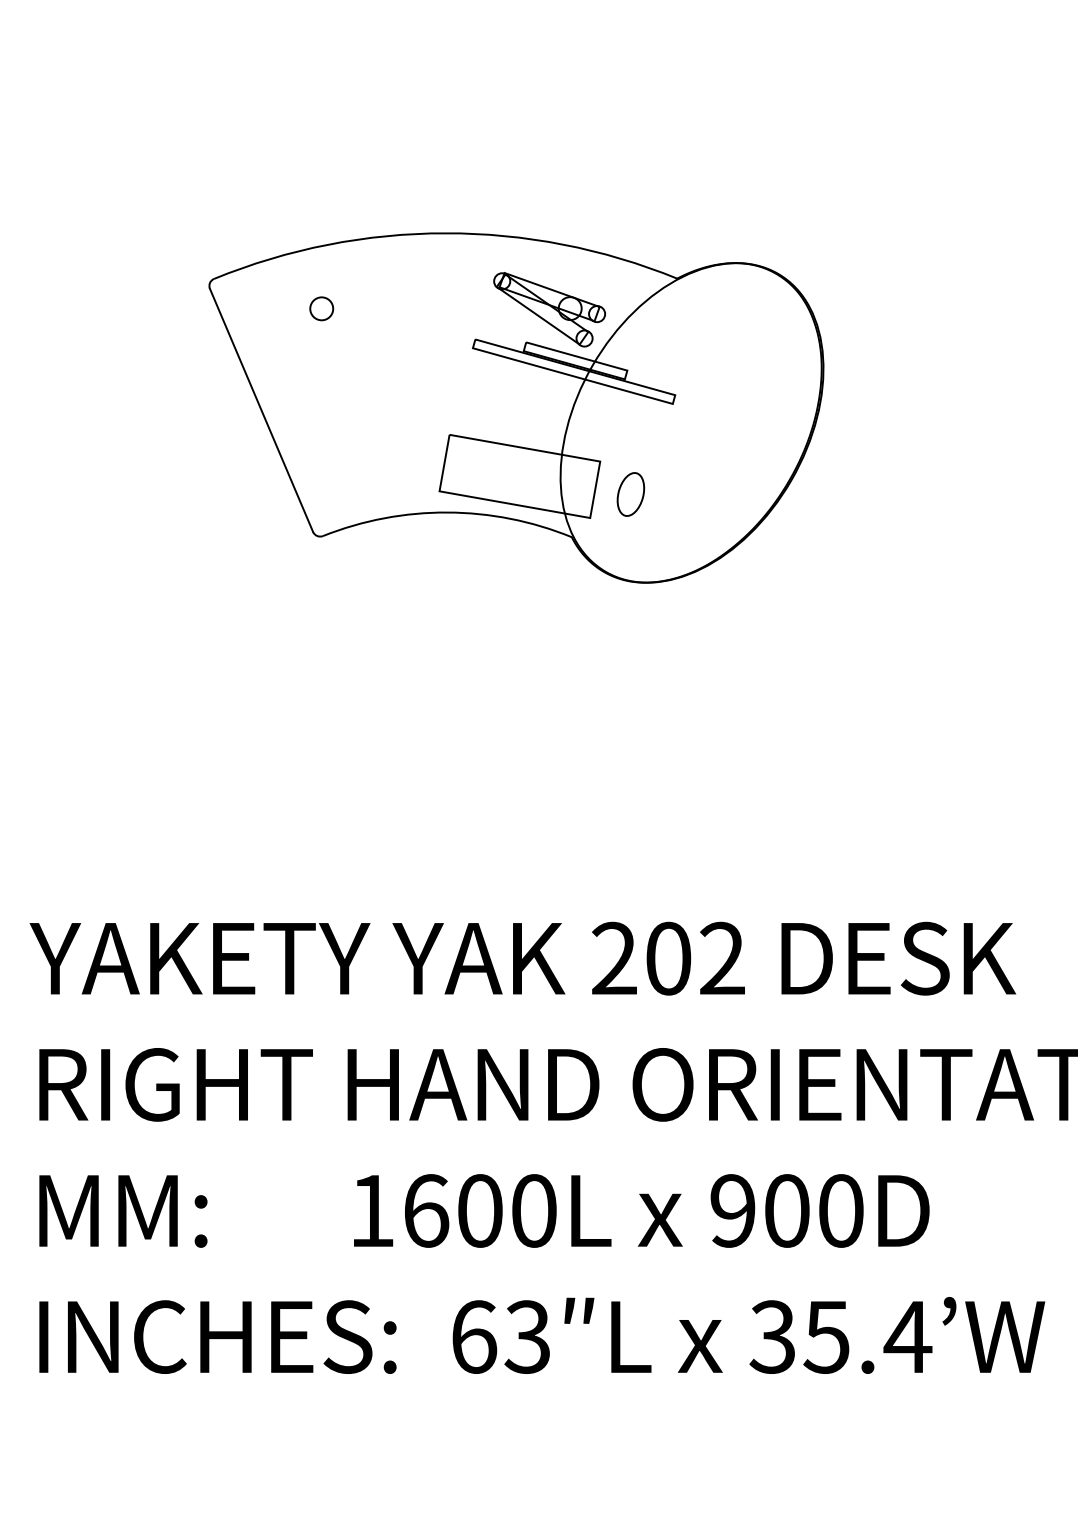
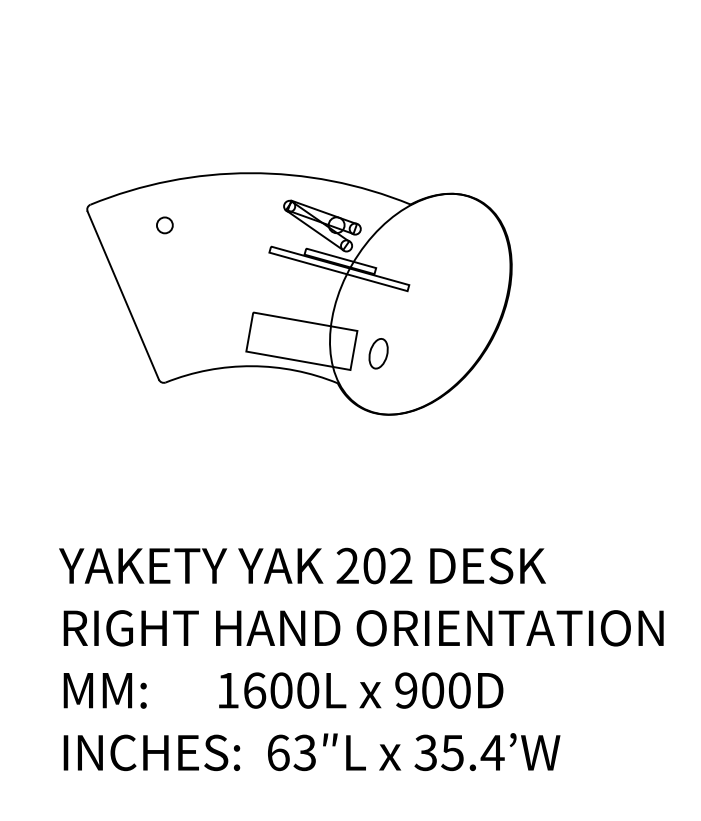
part: (514, 408) -> (298, 294), size x1.4

